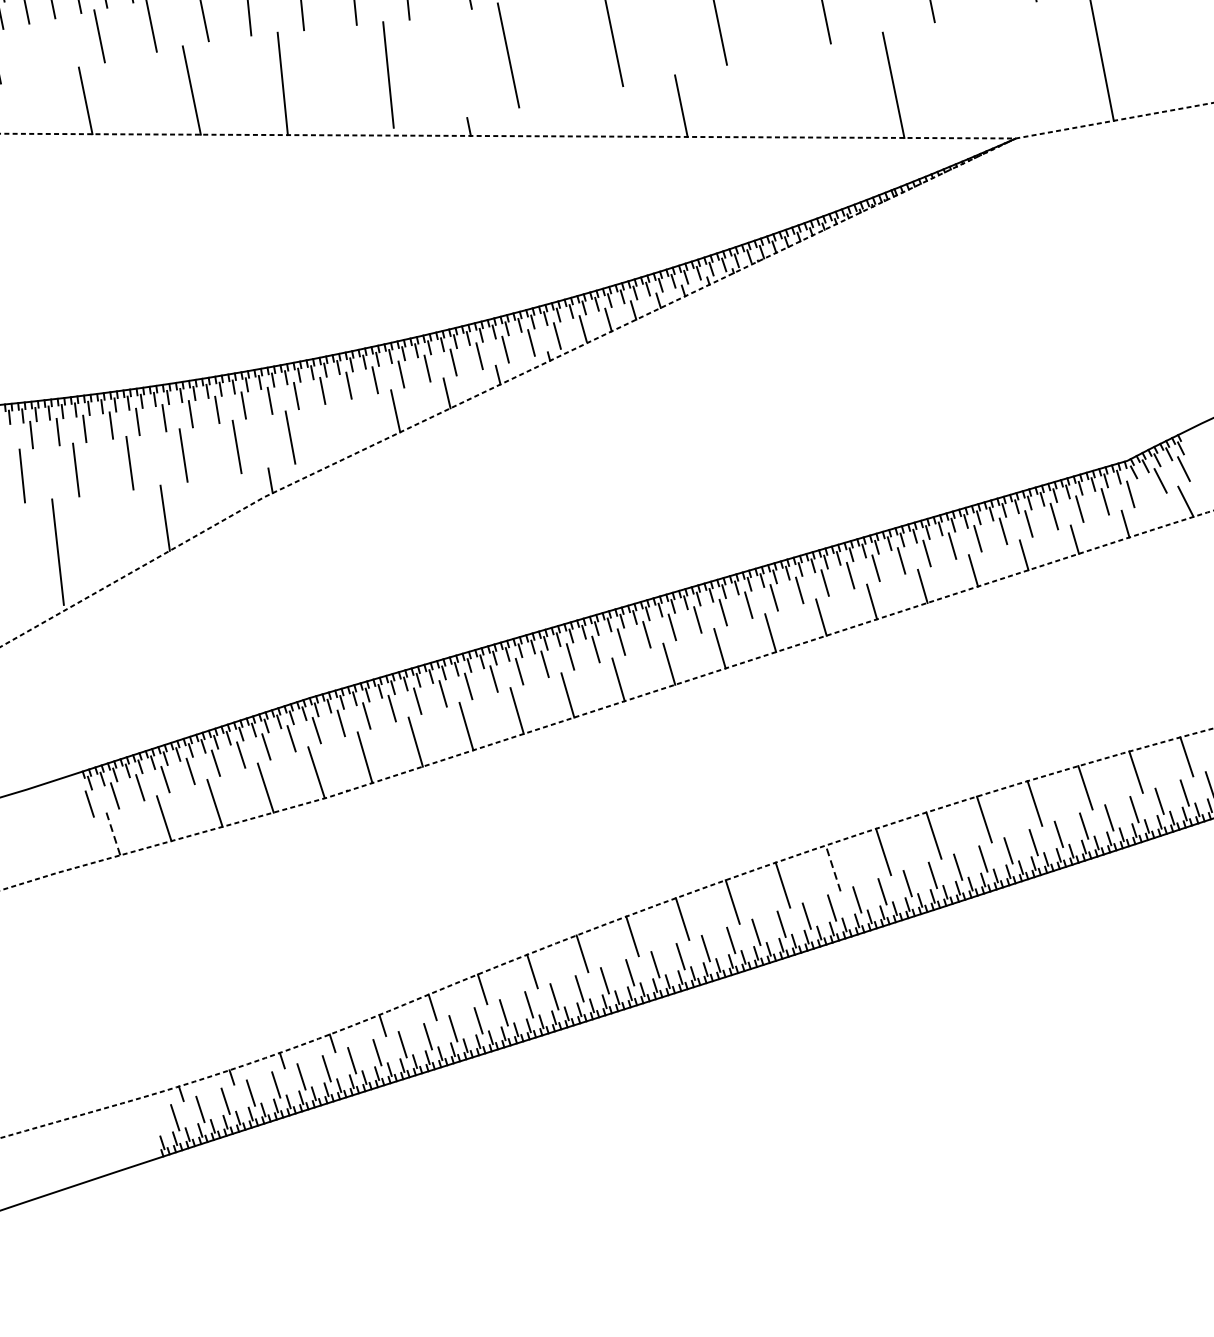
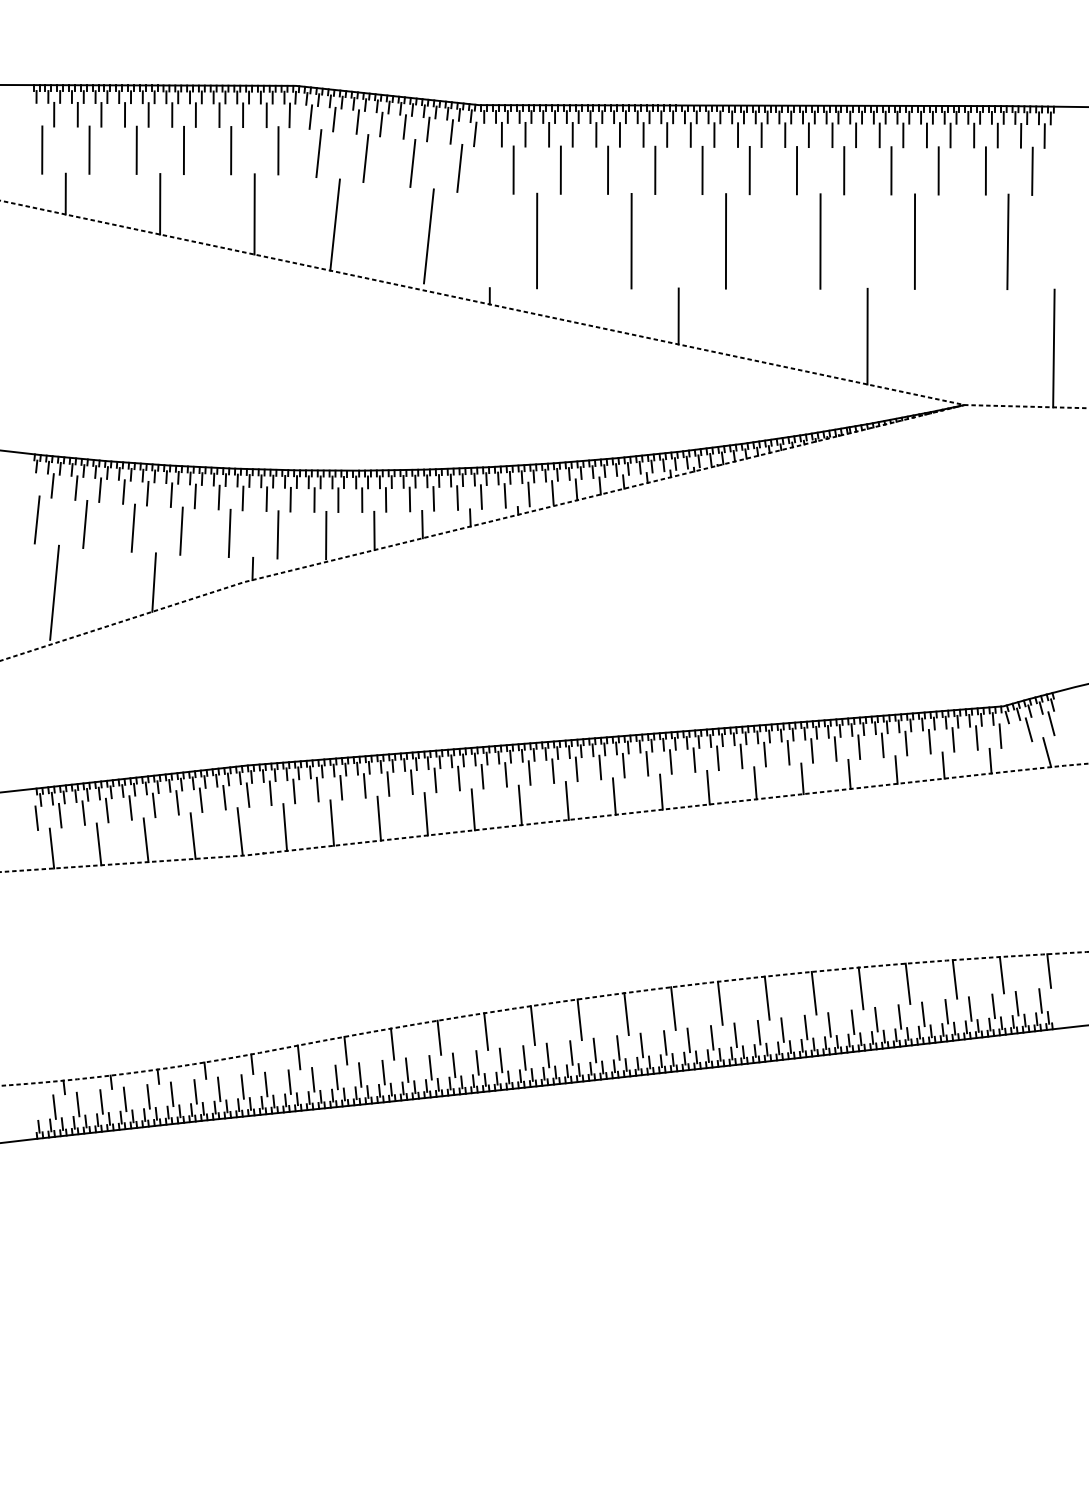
line: (47, 46) -> (136, 149), added
line: (343, 427) -> (326, 535), added
line: (112, 834) -> (51, 848), dashed -> solid
line: (833, 868) -> (673, 1008), dashed -> solid

